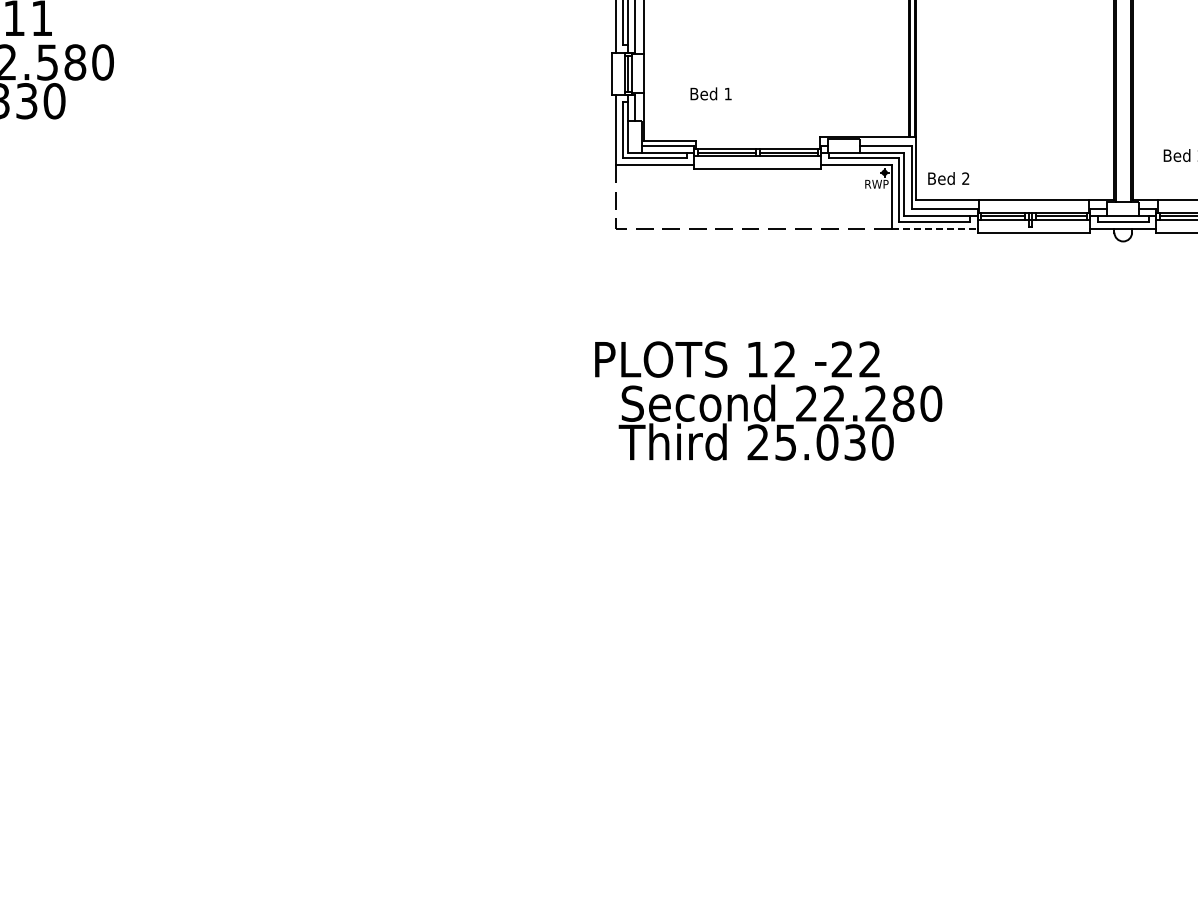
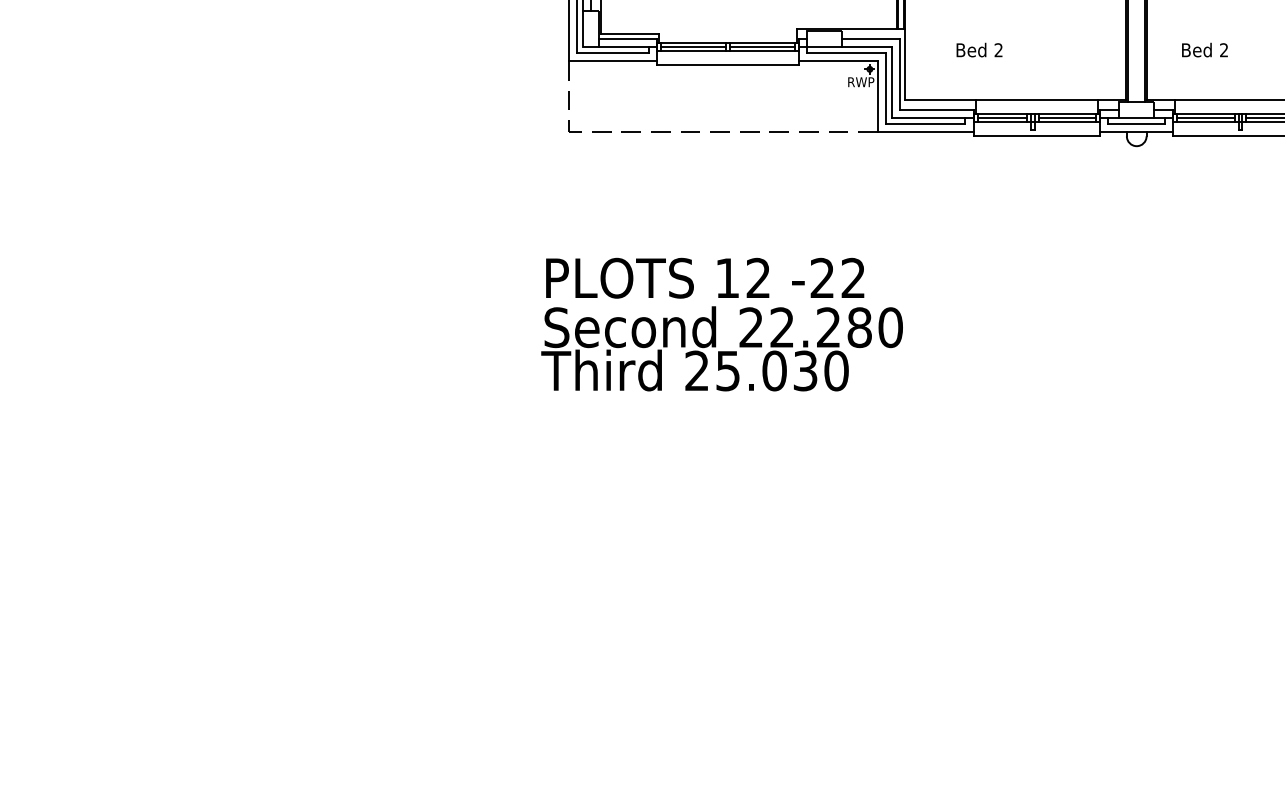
text: (948, 178) -> (979, 50), moved
line: (934, 228) -> (925, 131), dashed -> solid
text: (780, 422) -> (722, 348), moved

